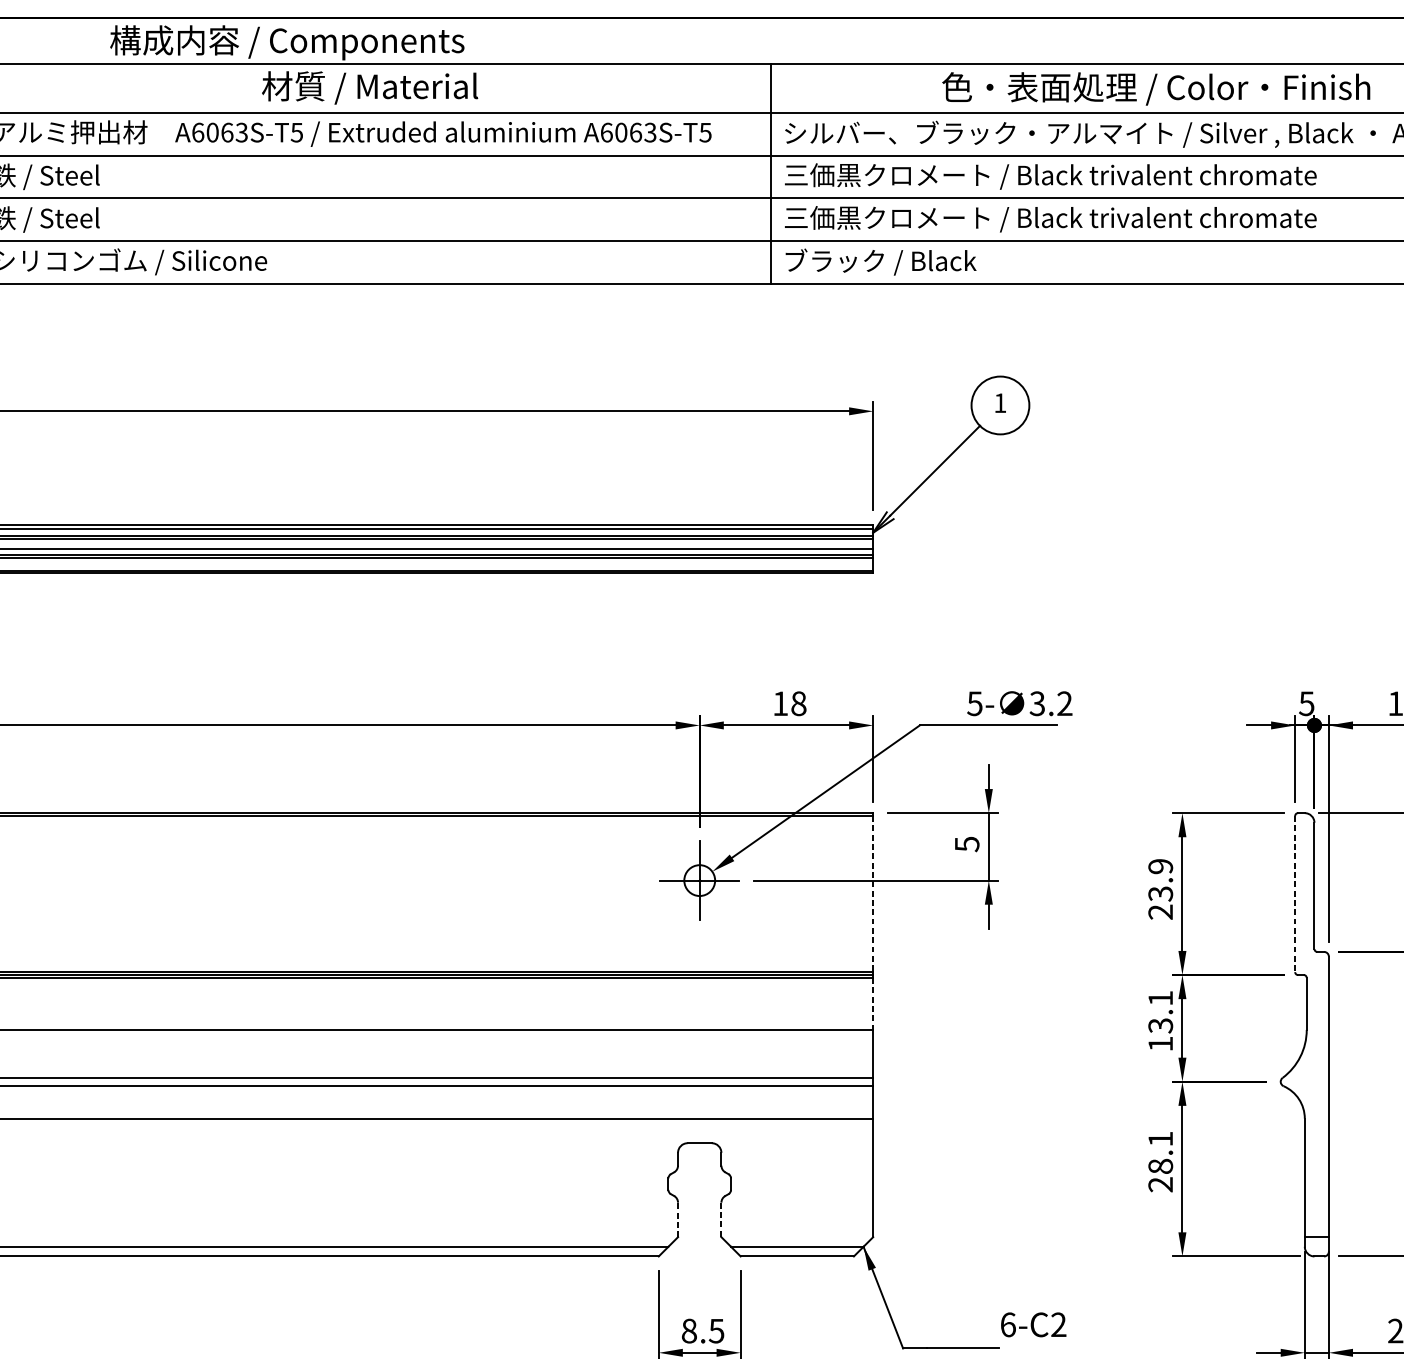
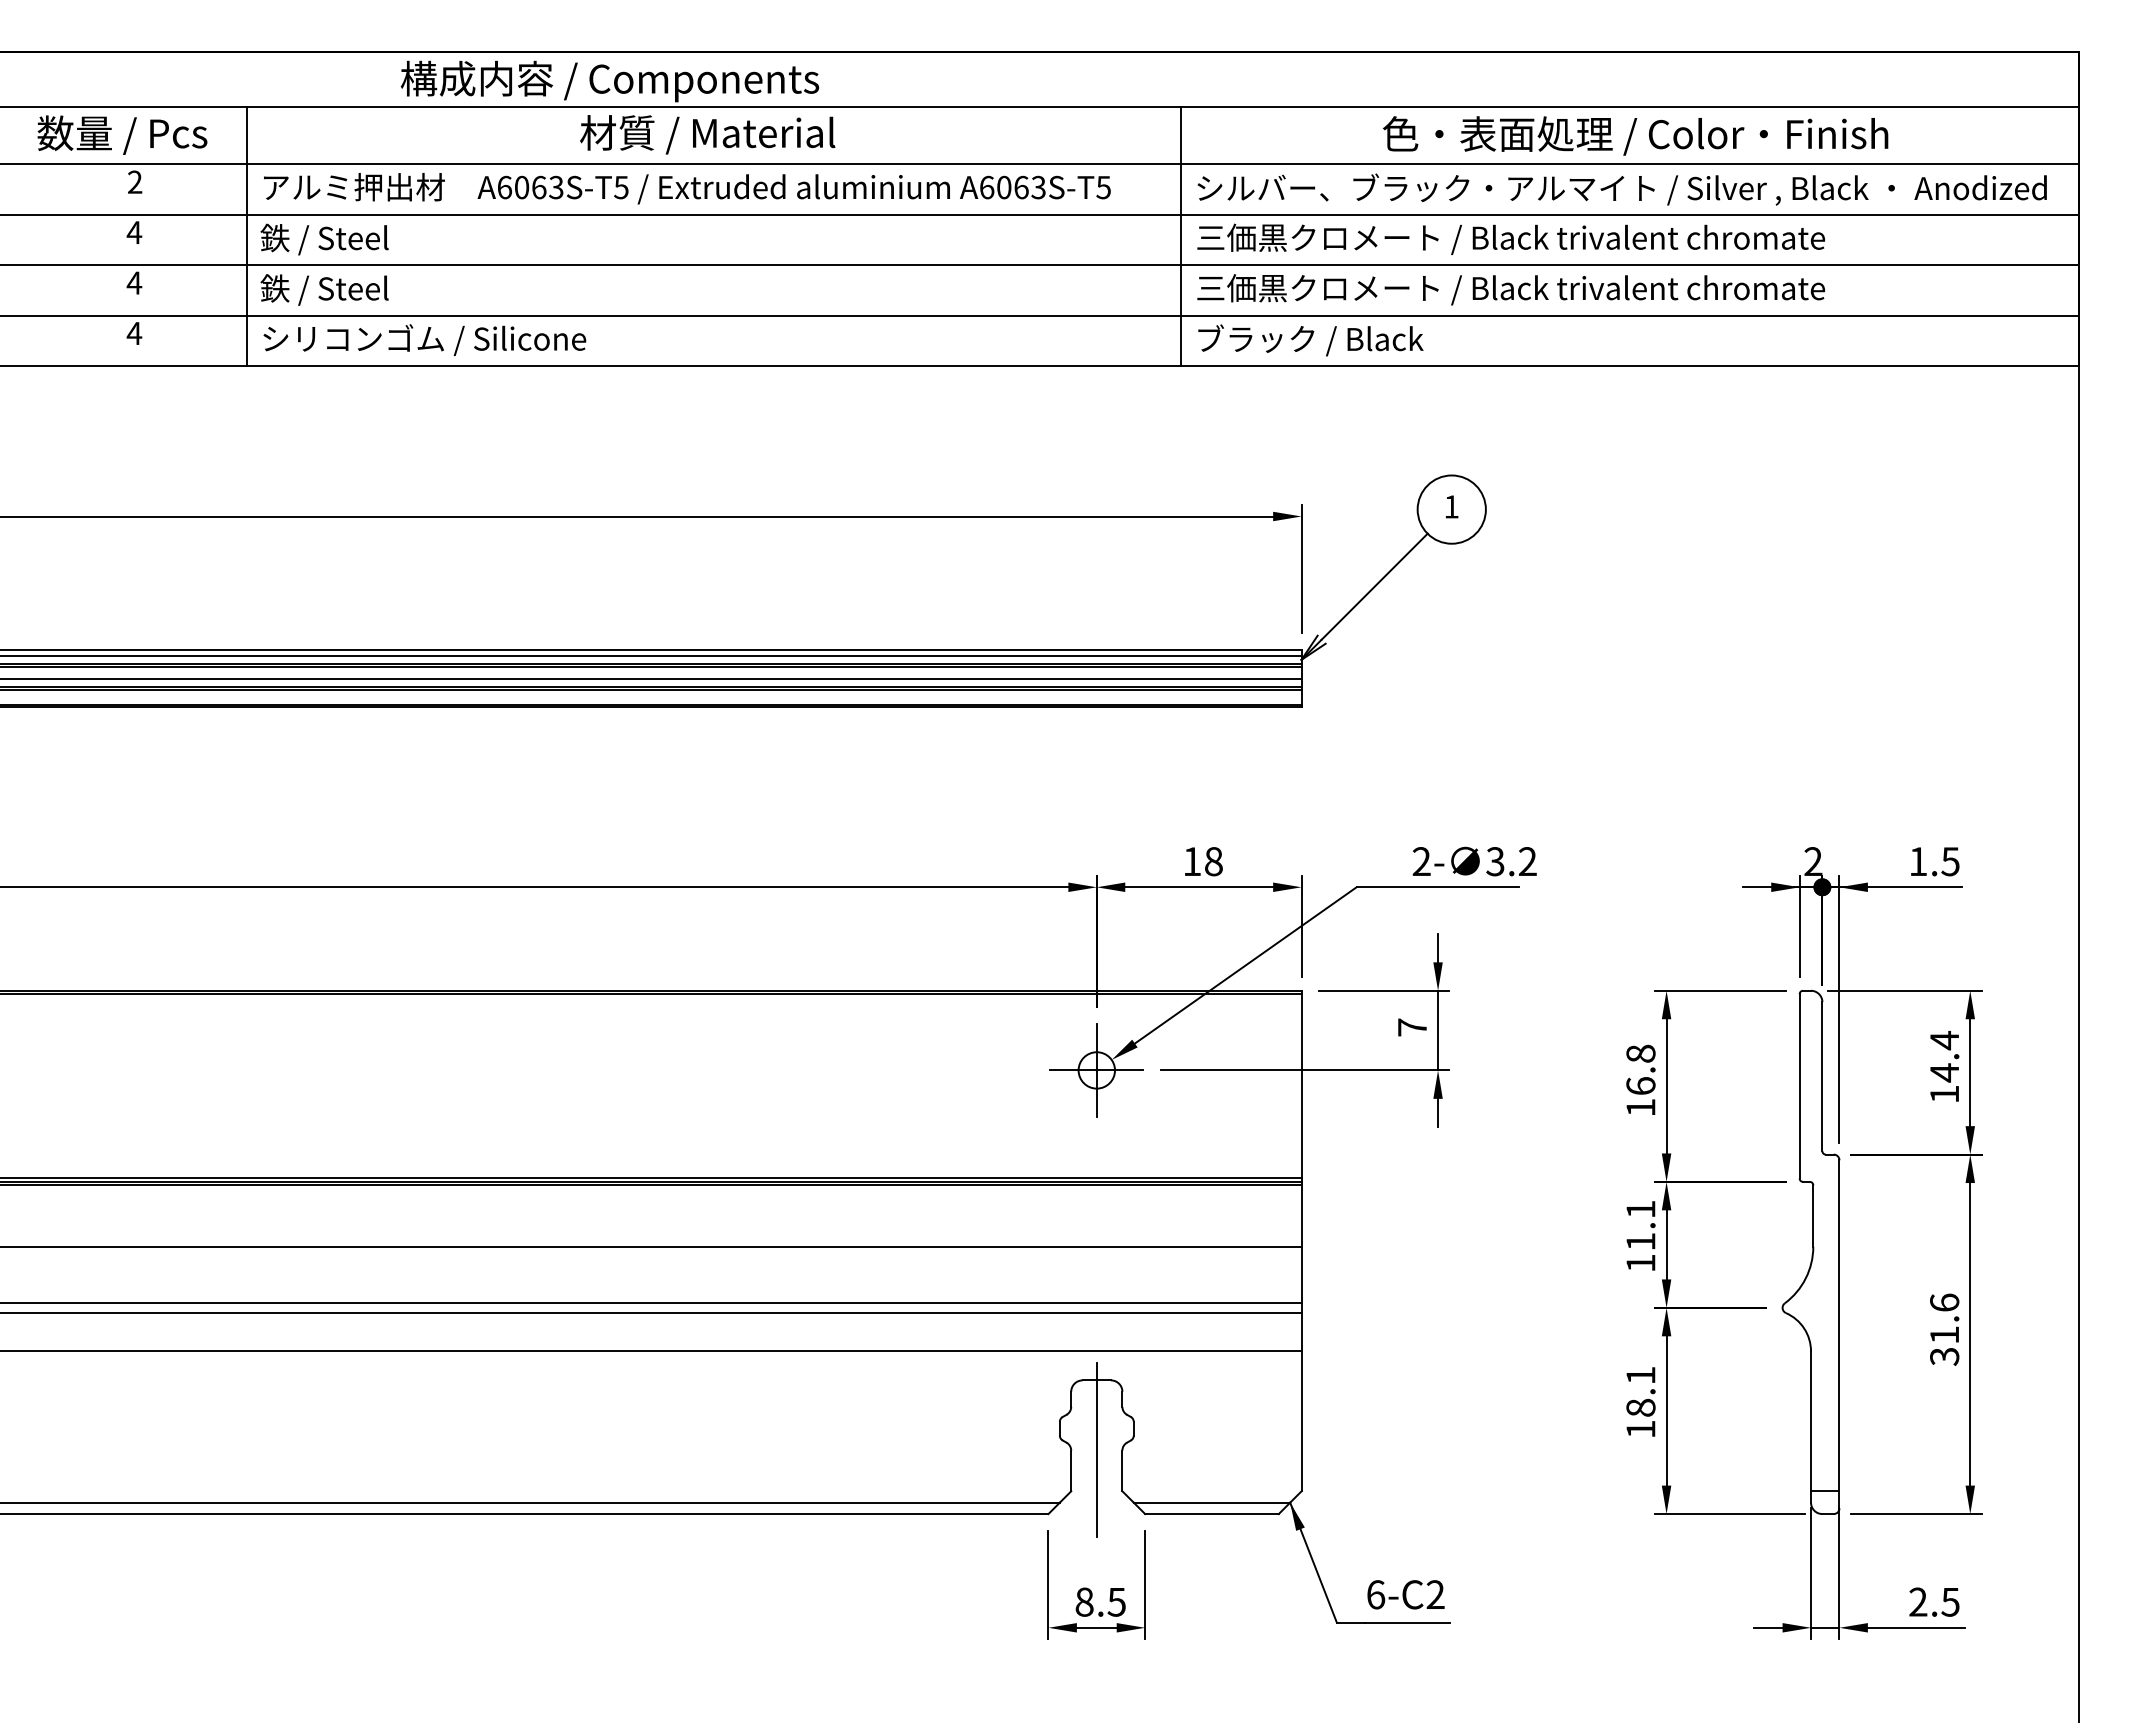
text: (974, 703) -> (1421, 861), 5- -> 2-
text: (1306, 703) -> (1813, 861), 5 -> 2
text: (967, 844) -> (1412, 1027), 5 -> 7
text: (1160, 889) -> (1640, 1080), 23.9 -> 16.8
line: (873, 894) -> (1301, 1086), dashed -> solid
line: (1295, 894) -> (1799, 1086), dashed -> solid
line: (873, 1004) -> (1301, 1216), dashed -> solid
text: (1160, 1026) -> (1640, 1242), 13.1 -> 11.1
text: (1160, 1184) -> (1640, 1429), 28.1 -> 18.1
line: (699, 1202) -> (1096, 1450), added
line: (678, 1219) -> (1071, 1470), dashed -> solid
line: (721, 1220) -> (1122, 1471), dashed -> solid
text: (1033, 1324) -> (1405, 1594), moved

